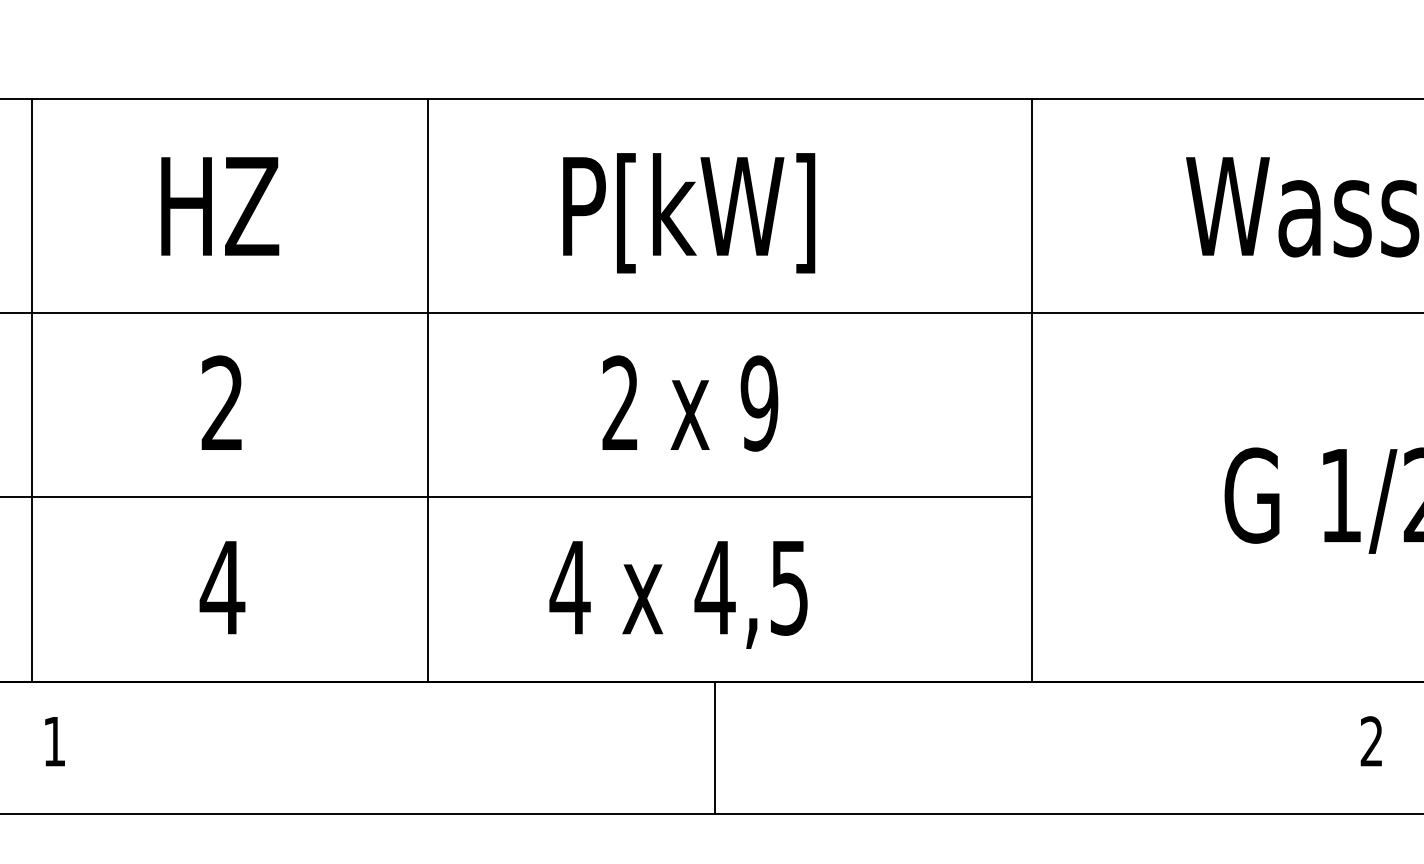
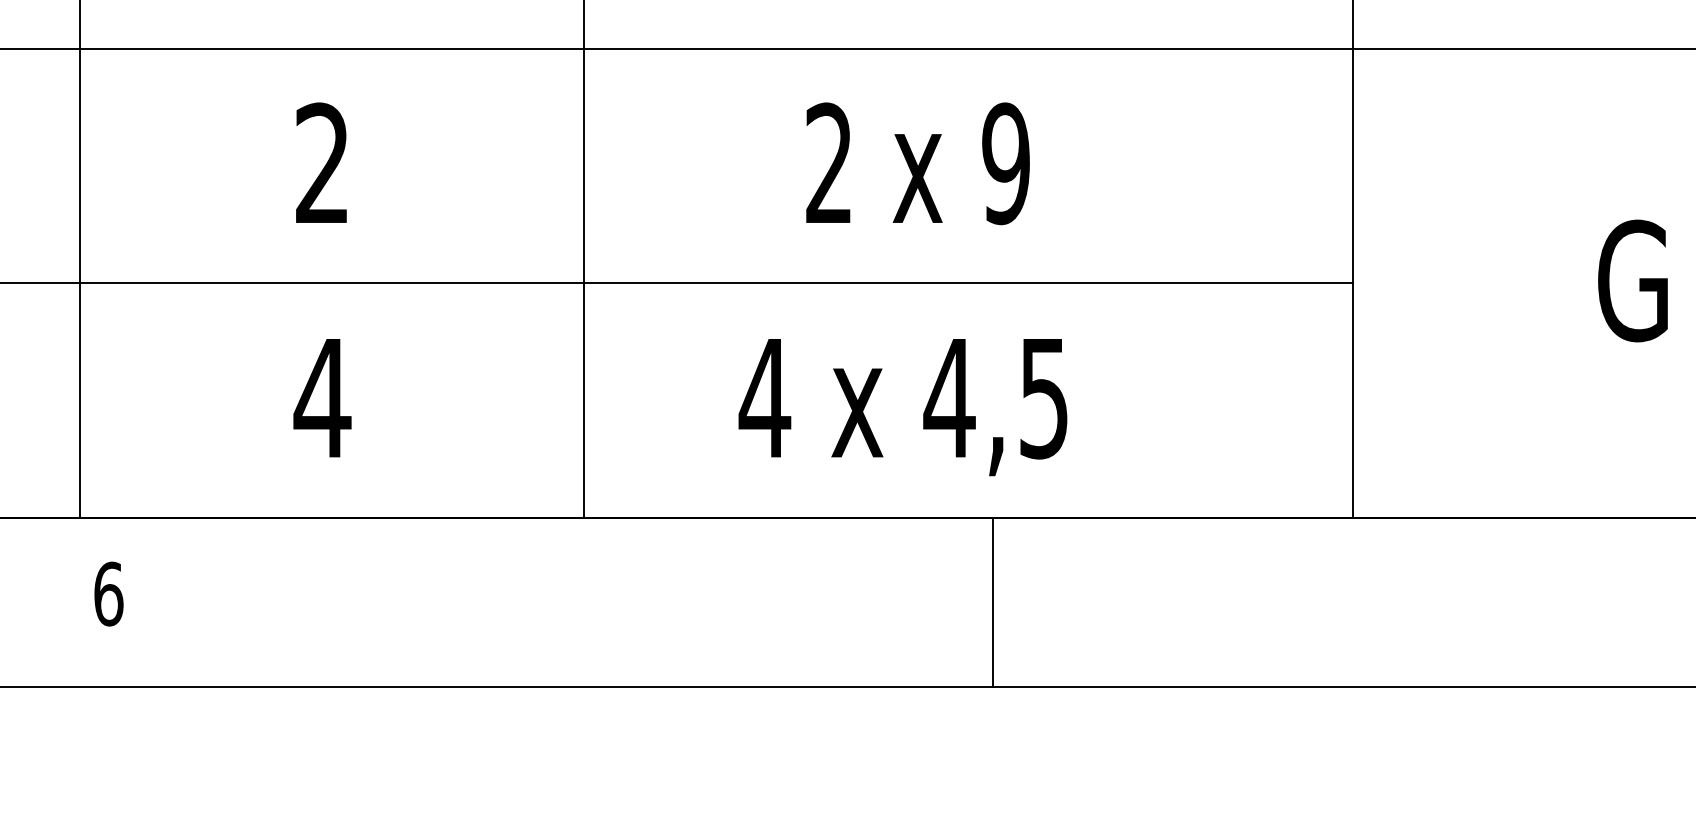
text: (54, 741) -> (108, 593), 1 -> 6
line: (715, 747) -> (993, 601), moved

